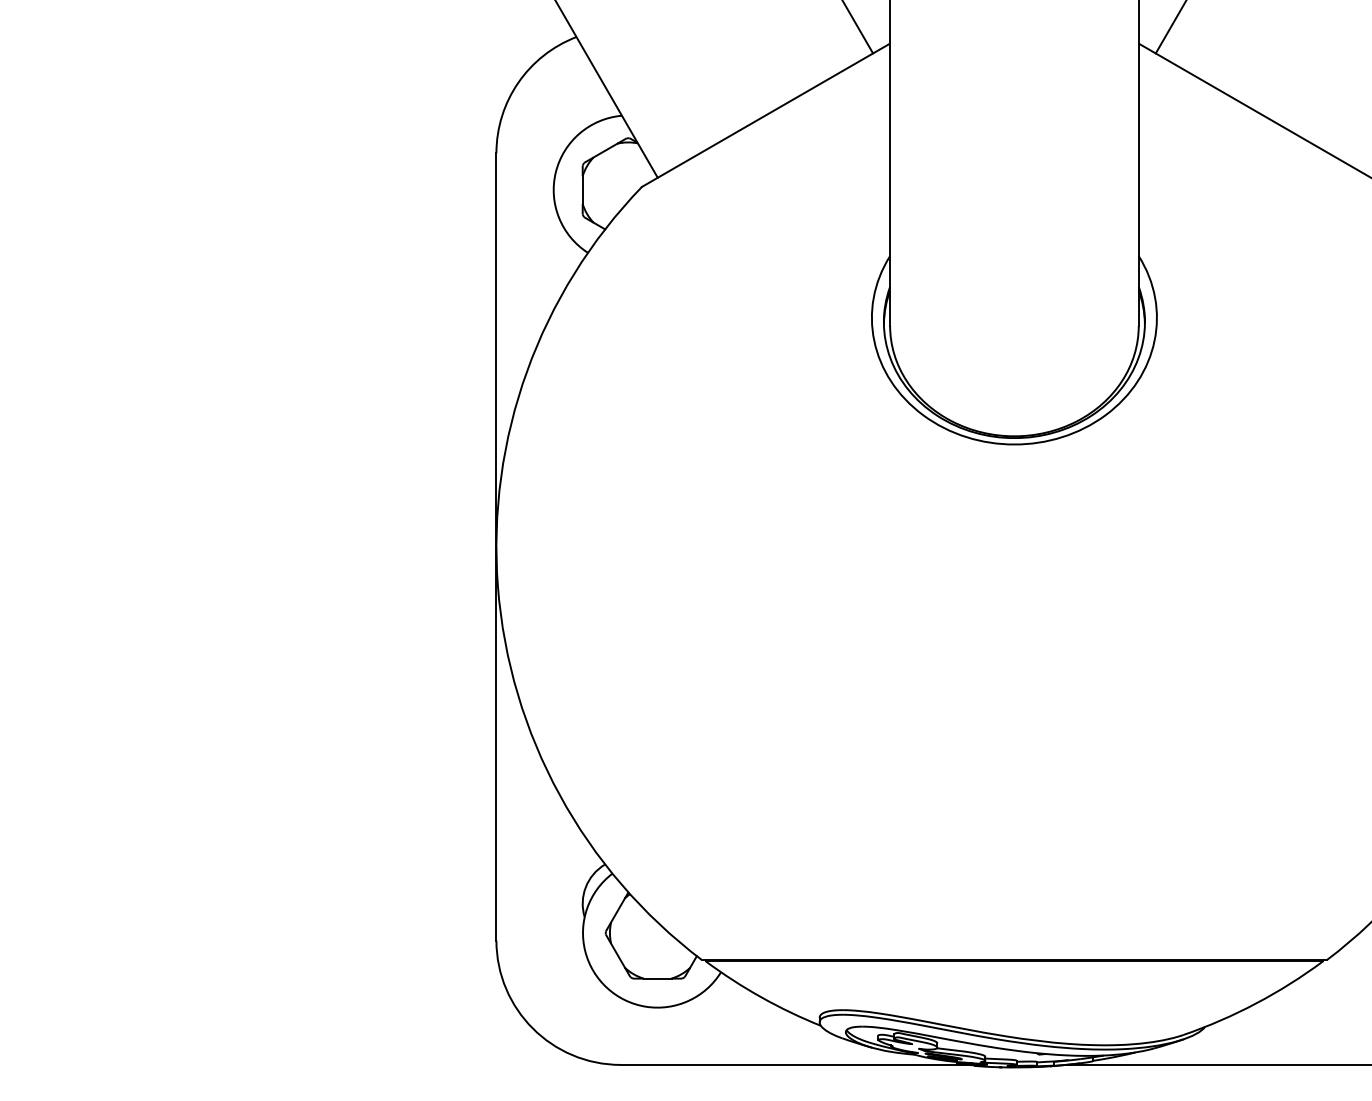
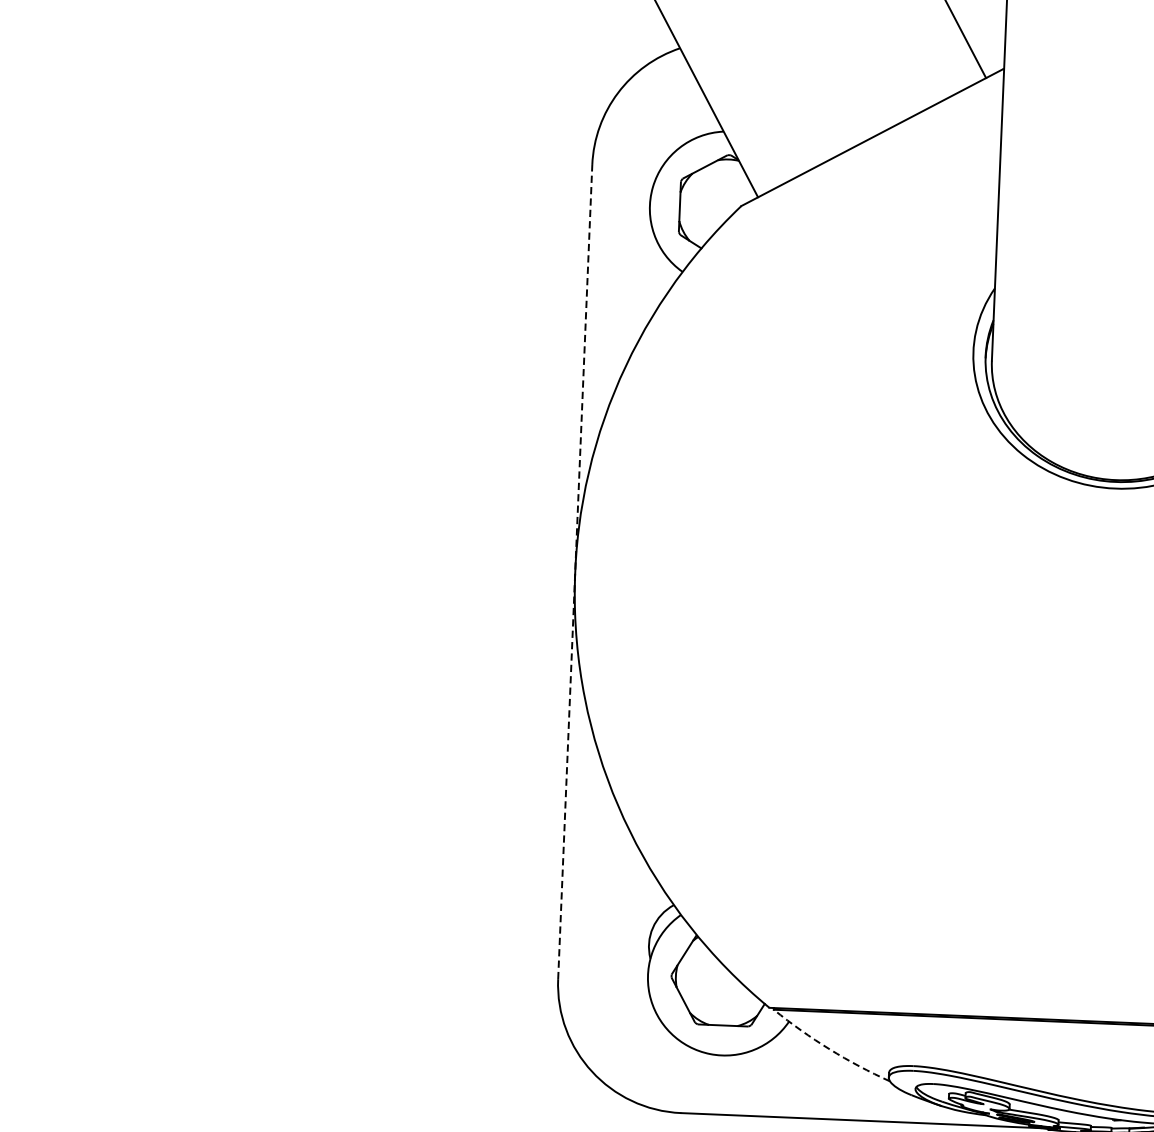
line: (496, 546) -> (575, 571), solid -> dashed
arc: (761, 997) -> (829, 1049), solid -> dashed

